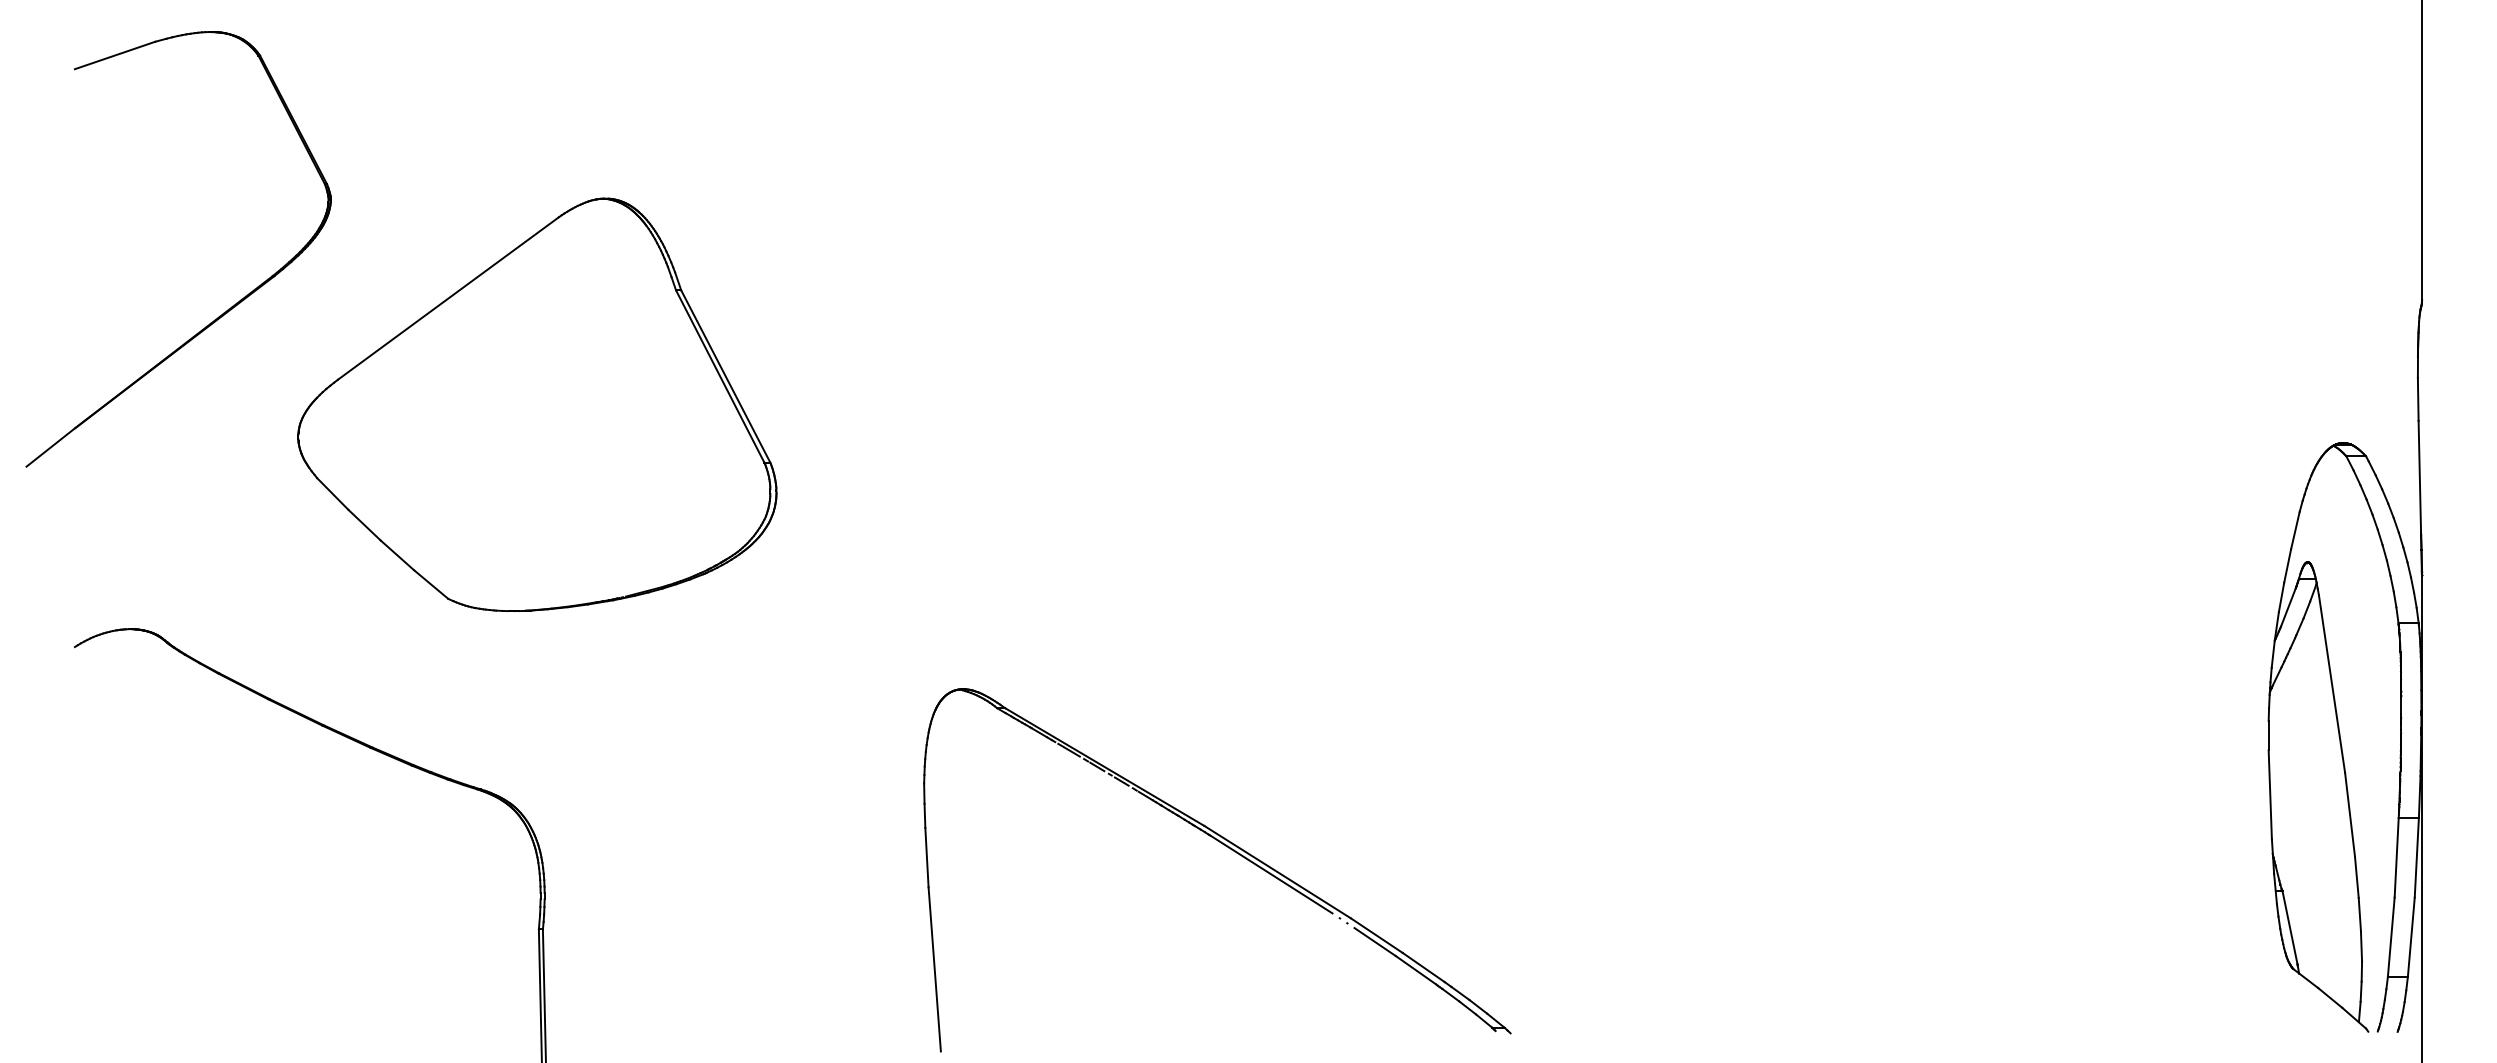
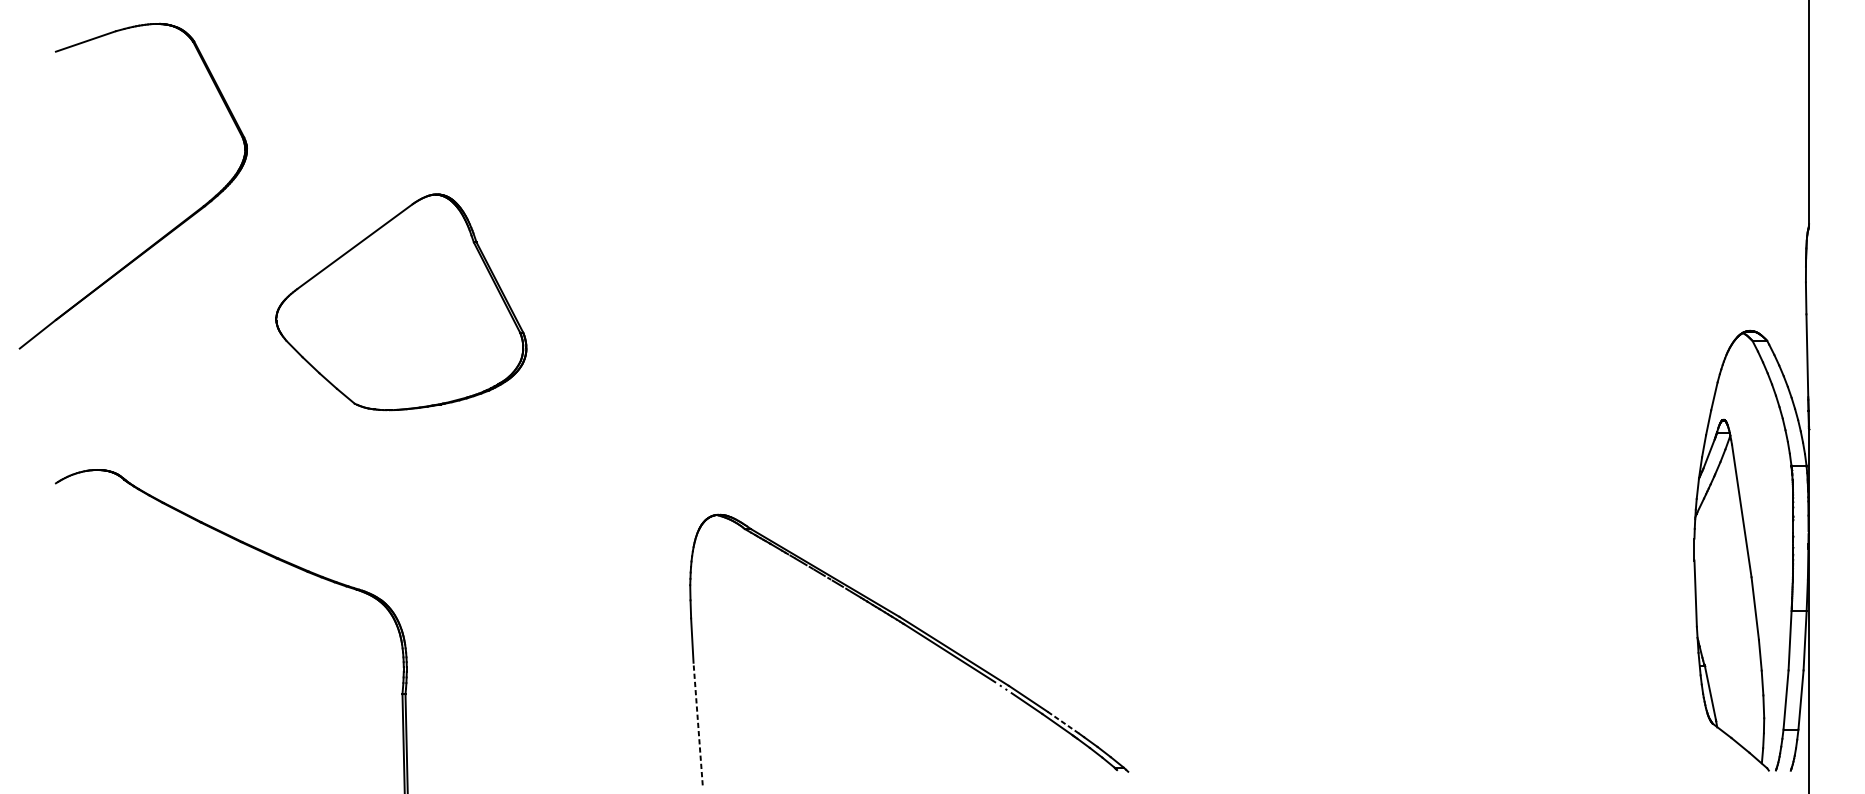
part: (537, 404) -> (401, 302), size x0.7
line: (1424, 967) -> (1063, 722), solid -> dashed
line: (934, 968) -> (697, 723), solid -> dashed

